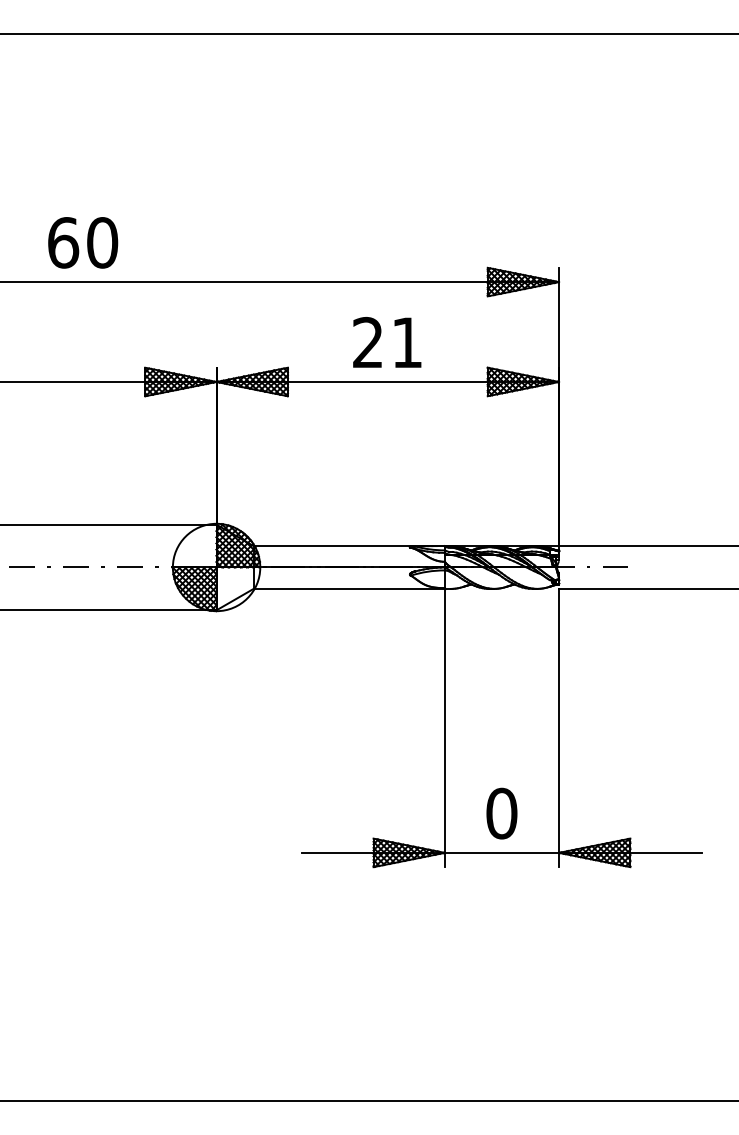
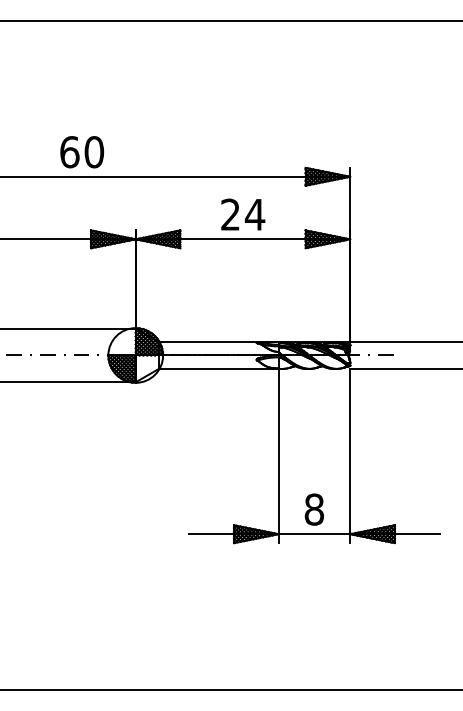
text: (83, 243) -> (82, 152), moved
text: (406, 342) -> (254, 214), 21 -> 24
text: (502, 813) -> (314, 509), 0 -> 8

